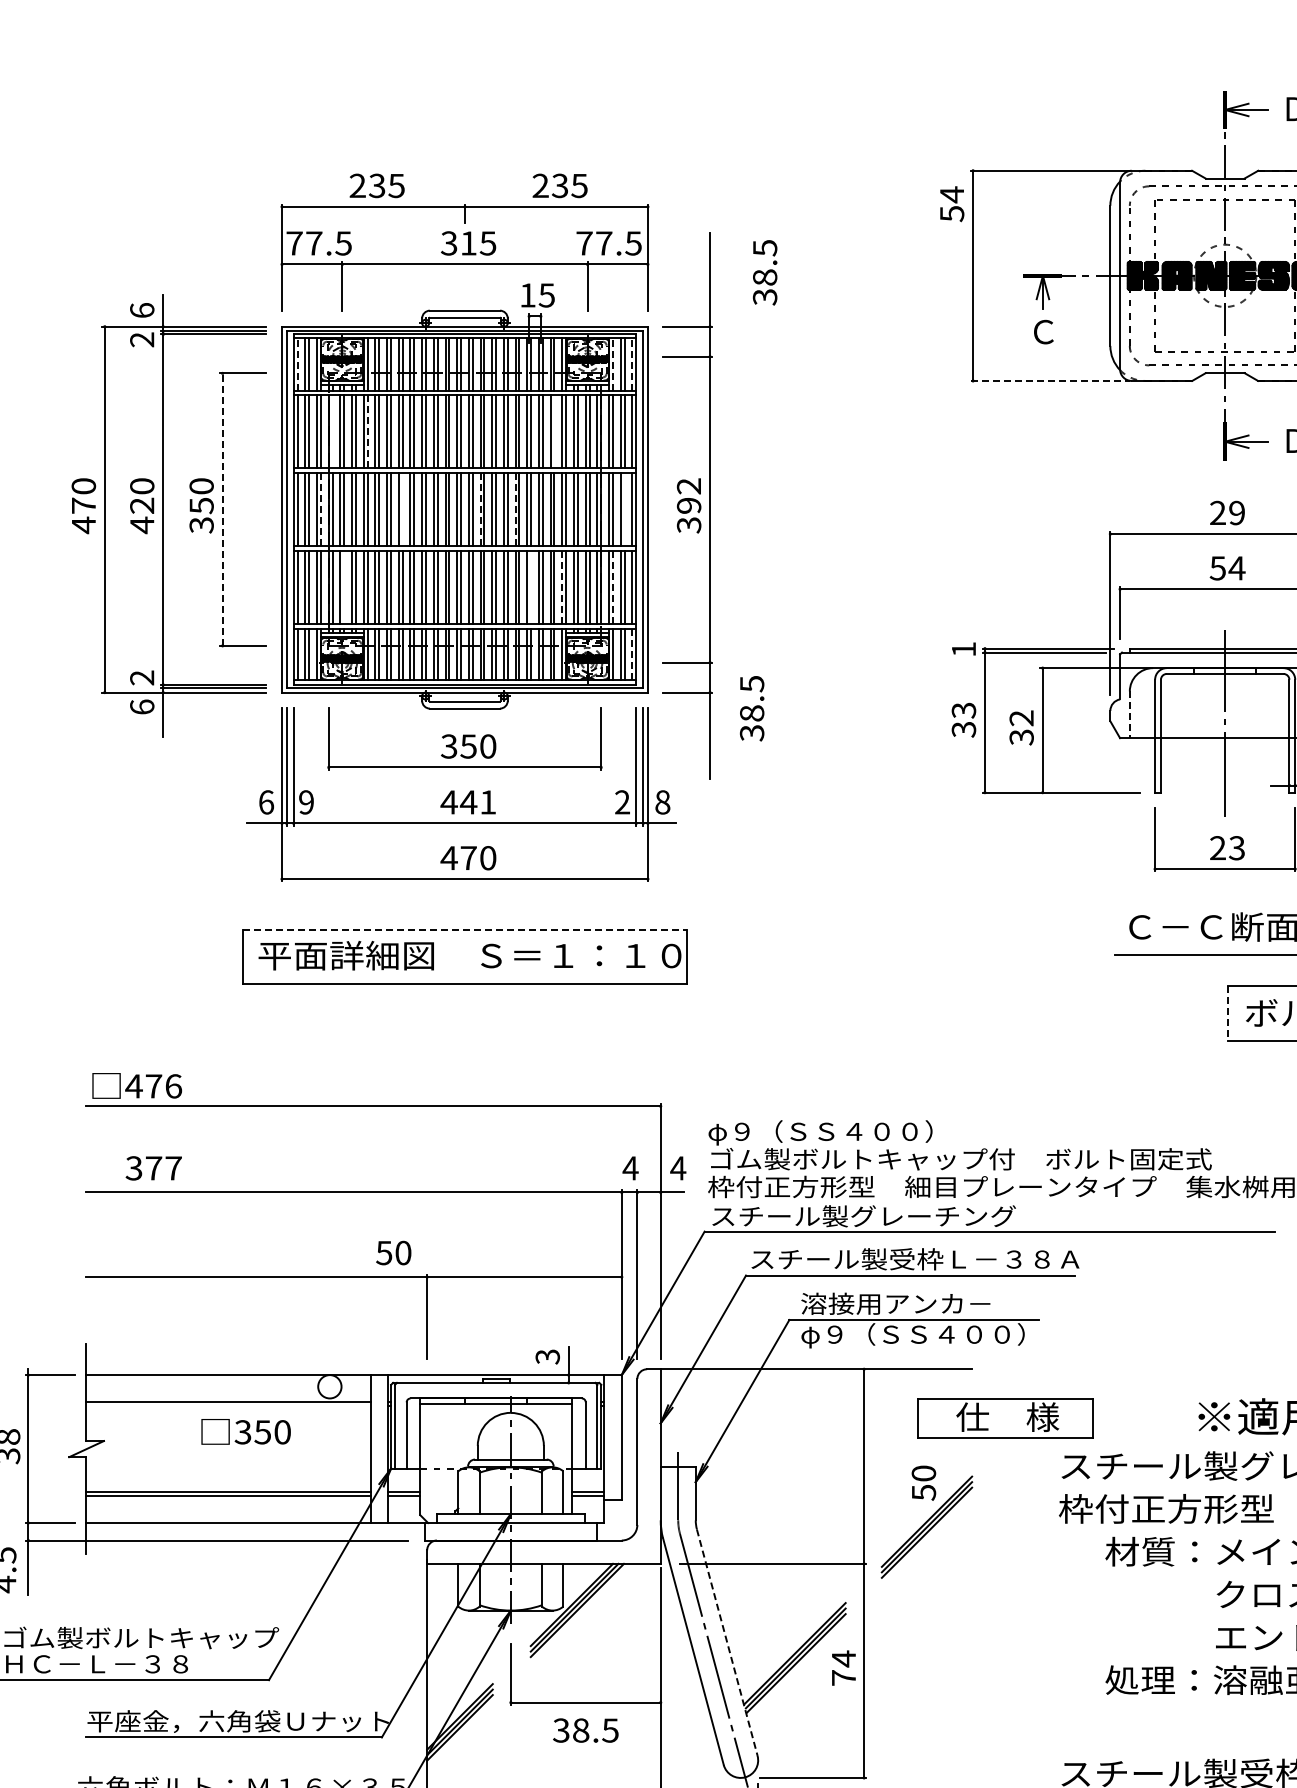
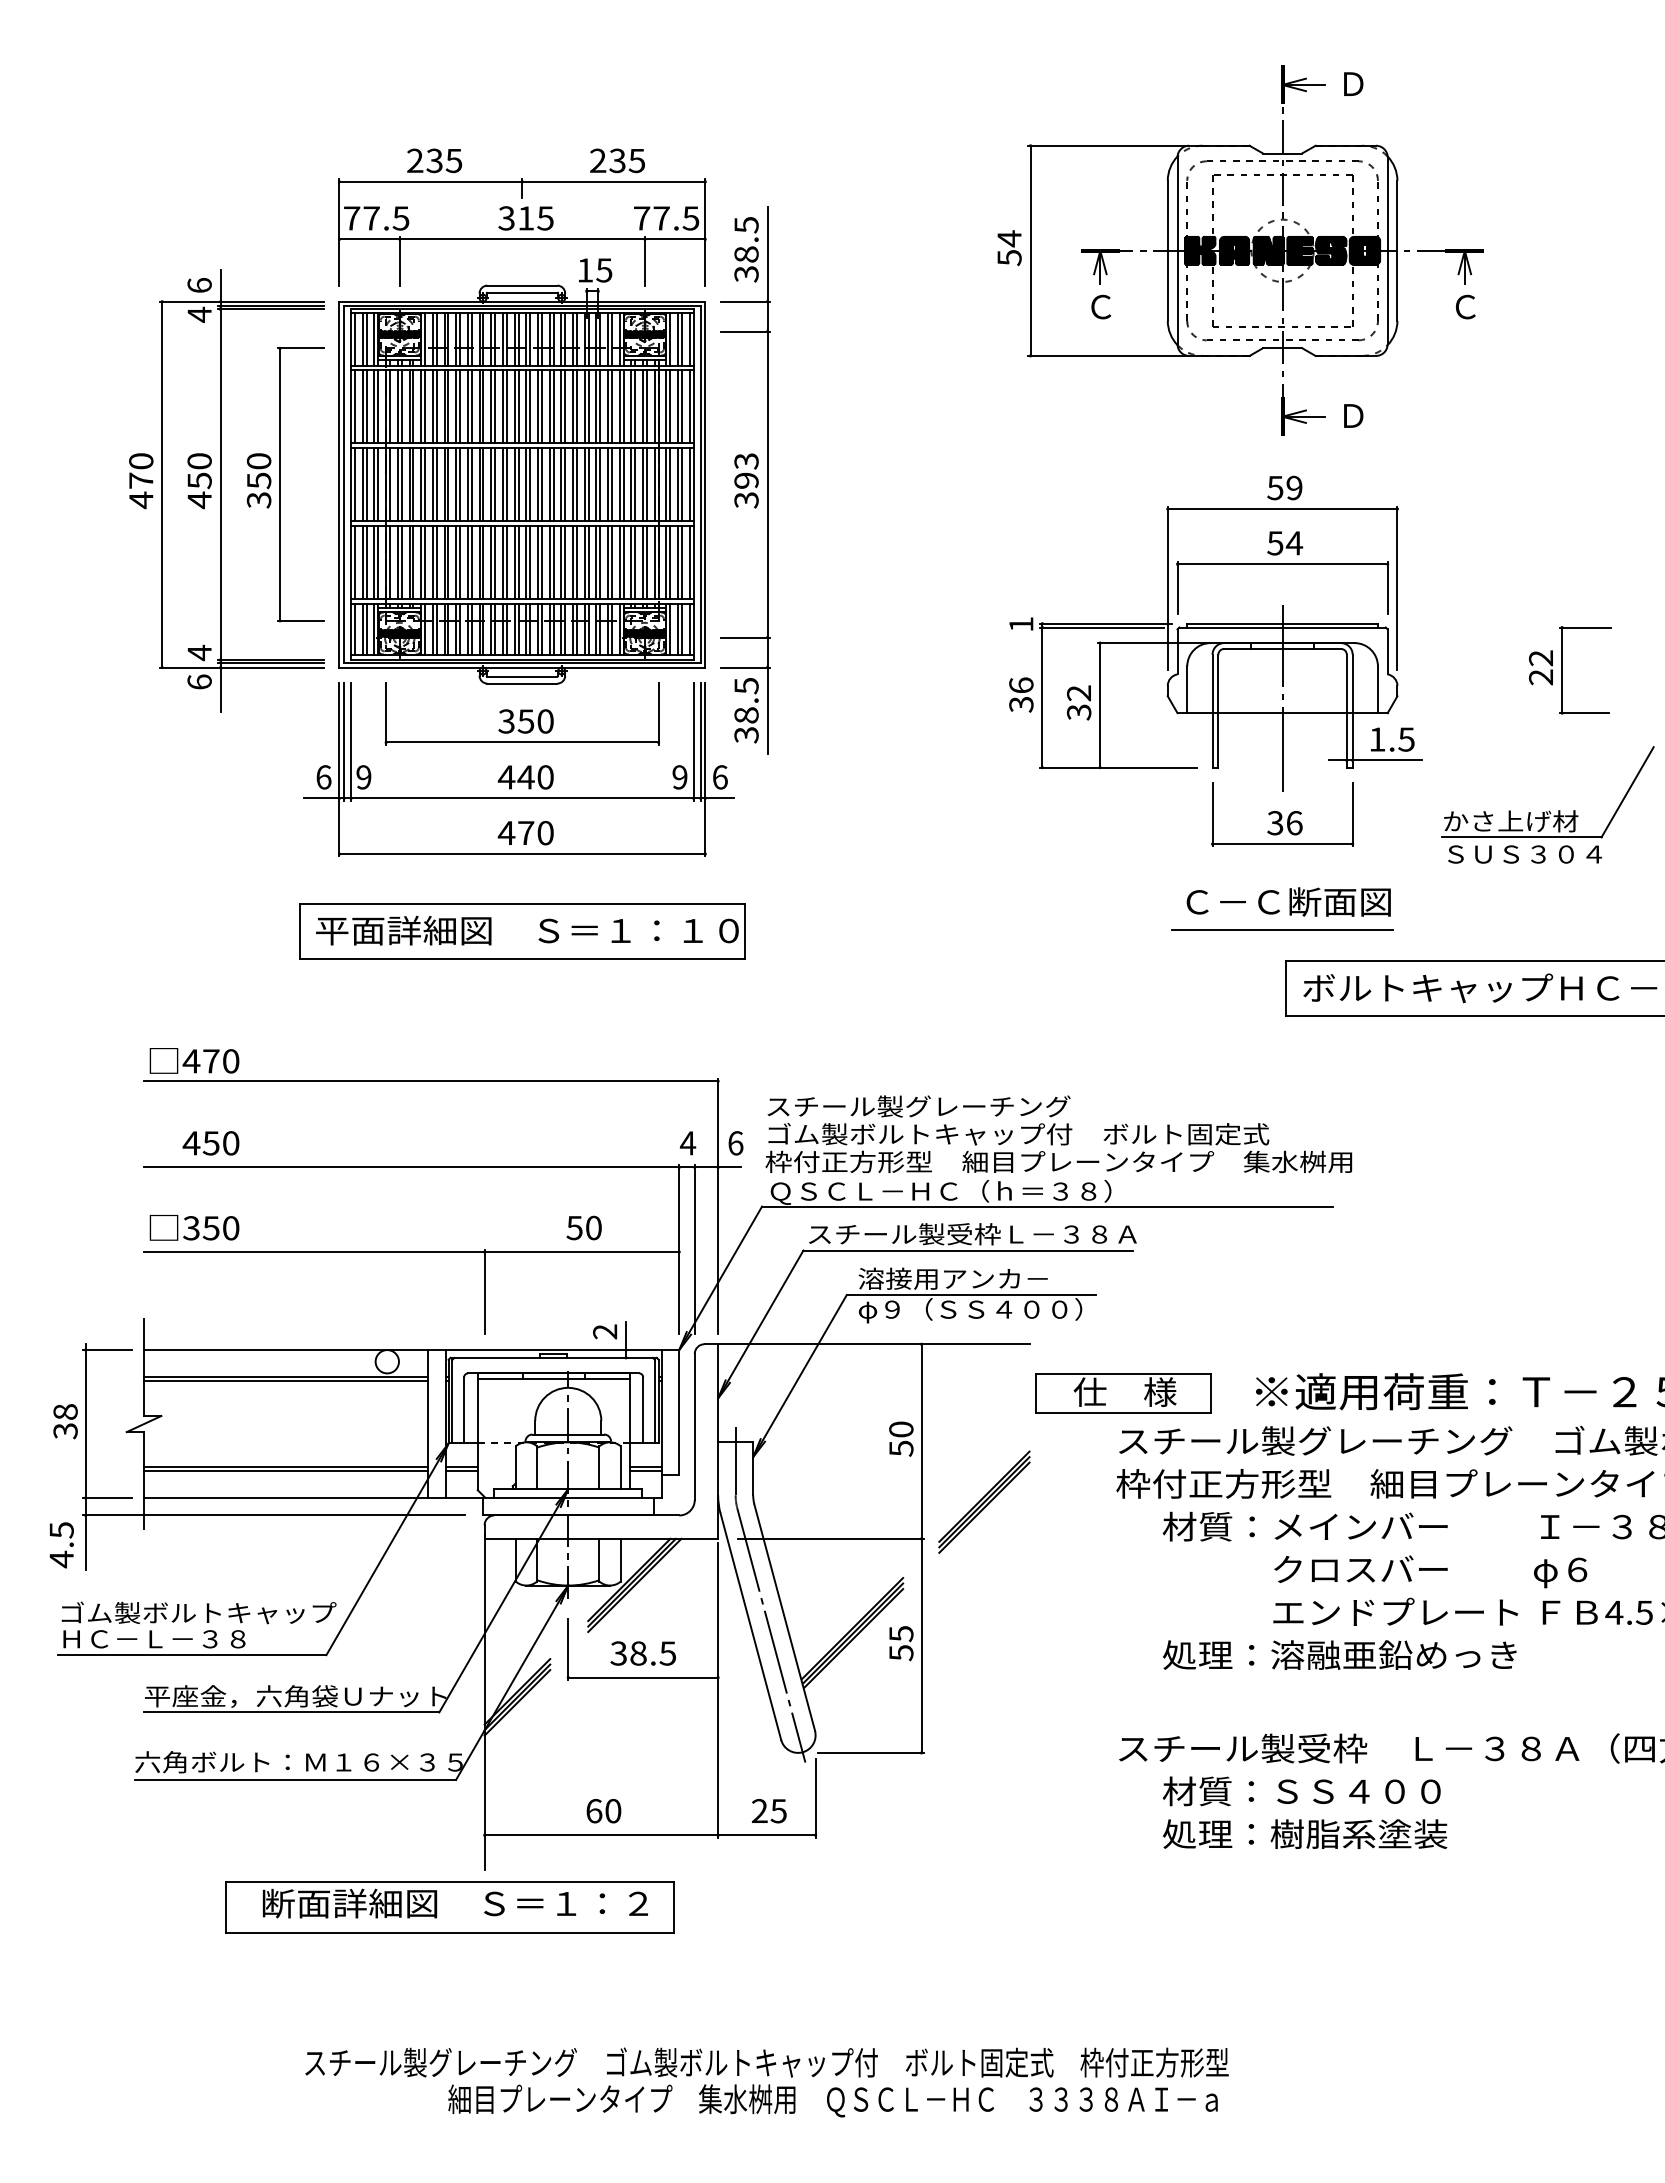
text: (952, 204) -> (1009, 248), moved
text: (765, 272) -> (746, 249), moved
text: (142, 339) -> (199, 314), 2 -> 4
line: (298, 363) -> (355, 338), dashed -> solid
line: (613, 363) -> (670, 338), dashed -> solid
line: (632, 363) -> (689, 338), dashed -> solid
line: (1051, 380) -> (1108, 355), dashed -> solid
line: (333, 431) -> (390, 406), added
line: (368, 431) -> (425, 406), dashed -> solid
line: (554, 431) -> (611, 406), added
text: (689, 486) -> (746, 461), 392 -> 393
text: (142, 505) -> (199, 480), 420 -> 450
line: (223, 509) -> (280, 484), dashed -> solid
line: (321, 509) -> (378, 484), dashed -> solid
line: (403, 509) -> (460, 484), added
line: (480, 509) -> (537, 484), dashed -> solid
line: (515, 509) -> (572, 484), dashed -> solid
line: (624, 509) -> (681, 484), added
text: (1218, 512) -> (1275, 487), 29 -> 59
line: (344, 587) -> (401, 562), added
line: (531, 587) -> (588, 562), added
line: (562, 587) -> (619, 562), dashed -> solid
line: (613, 587) -> (670, 562), dashed -> solid
line: (632, 654) -> (689, 629), dashed -> solid
text: (142, 677) -> (199, 652), 2 -> 4
text: (752, 708) -> (746, 710), moved
text: (964, 710) -> (1021, 685), 33 -> 36
line: (1130, 715) -> (1187, 690), dashed -> solid
text: (488, 802) -> (545, 777), 441 -> 440
text: (622, 802) -> (679, 777), 2 -> 9
text: (662, 802) -> (719, 777), 8 -> 6
text: (1227, 848) -> (1284, 823), 23 -> 36
line: (465, 929) -> (522, 904), dashed -> solid
line: (1228, 1013) -> (1285, 988), dashed -> solid
text: (174, 1086) -> (231, 1061), 476 -> 470
text: (861, 1132) -> (918, 1107), φ９（ＳＳ４００） -> スチール製グレーチング
text: (153, 1168) -> (210, 1143), 377 -> 450
text: (678, 1168) -> (735, 1143), 4 -> 6
text: (883, 1217) -> (940, 1192), スチール製グレーチング -> ＱＳＣＬ－ＨＣ（ｈ＝３８）
text: (393, 1252) -> (583, 1227), moved
text: (548, 1356) -> (605, 1331), 3 -> 2
line: (228, 1406) -> (285, 1381), added
part: (1006, 1418) -> (1123, 1393), moved
text: (246, 1431) -> (194, 1227), moved
text: (924, 1482) -> (901, 1438), moved
line: (727, 1643) -> (784, 1618), dashed -> solid
text: (844, 1668) -> (901, 1643), 74 -> 55
text: (585, 1730) -> (642, 1653), moved

